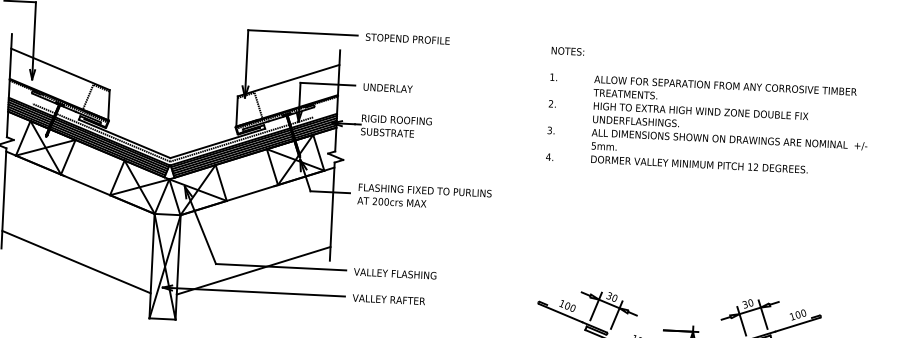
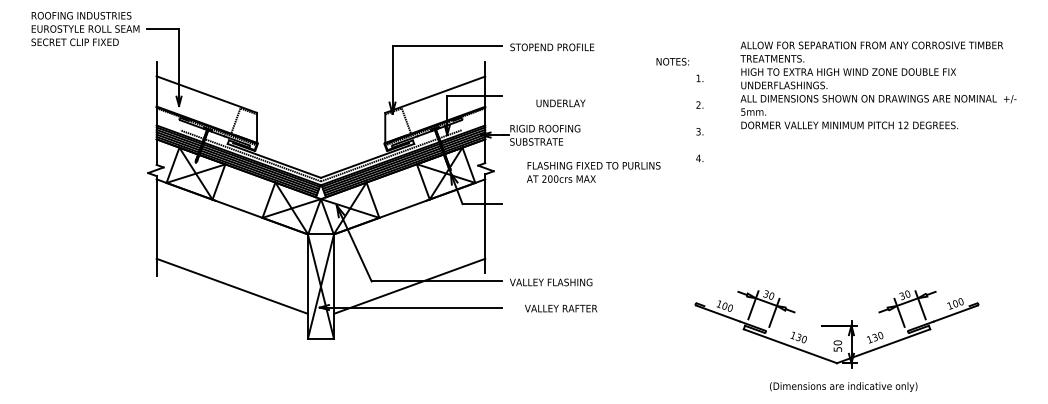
text: (567, 51) -> (672, 61), moved
text: (387, 88) -> (560, 103), moved
text: (730, 126) -> (878, 85), moved
text: (424, 197) -> (593, 172), moved
text: (389, 299) -> (561, 308), moved

